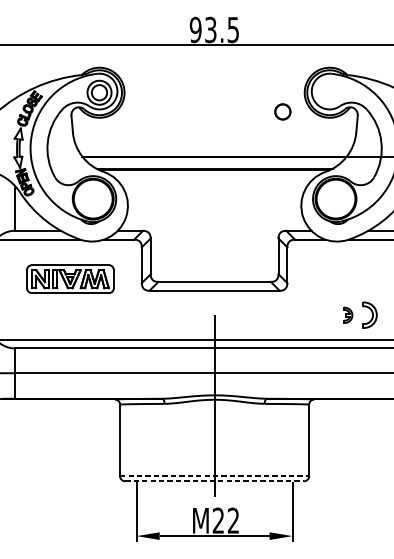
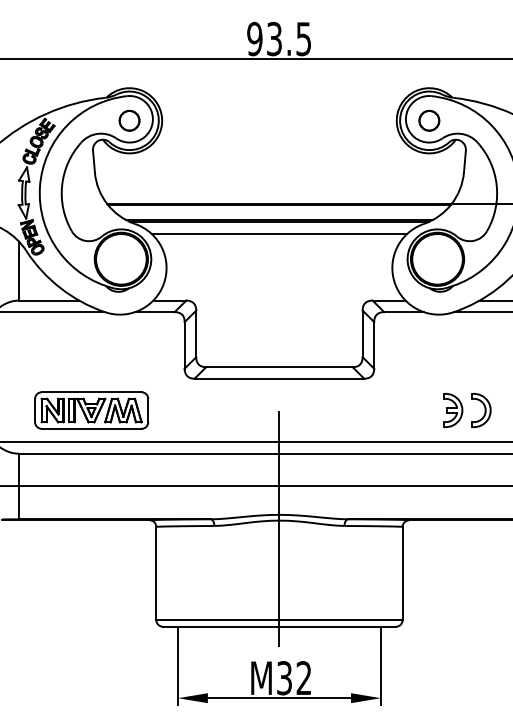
circle: (99, 92) -> (129, 120), size x0.62
part: (283, 111) -> (429, 120), moved
line: (214, 180) -> (279, 234), added
part: (70, 279) -> (91, 410), moved
part: (348, 315) -> (453, 410), size x1.67
line: (214, 476) -> (279, 620), dashed -> solid
line: (214, 481) -> (279, 626), dashed -> solid
text: (218, 521) -> (284, 678), M22 -> M32

